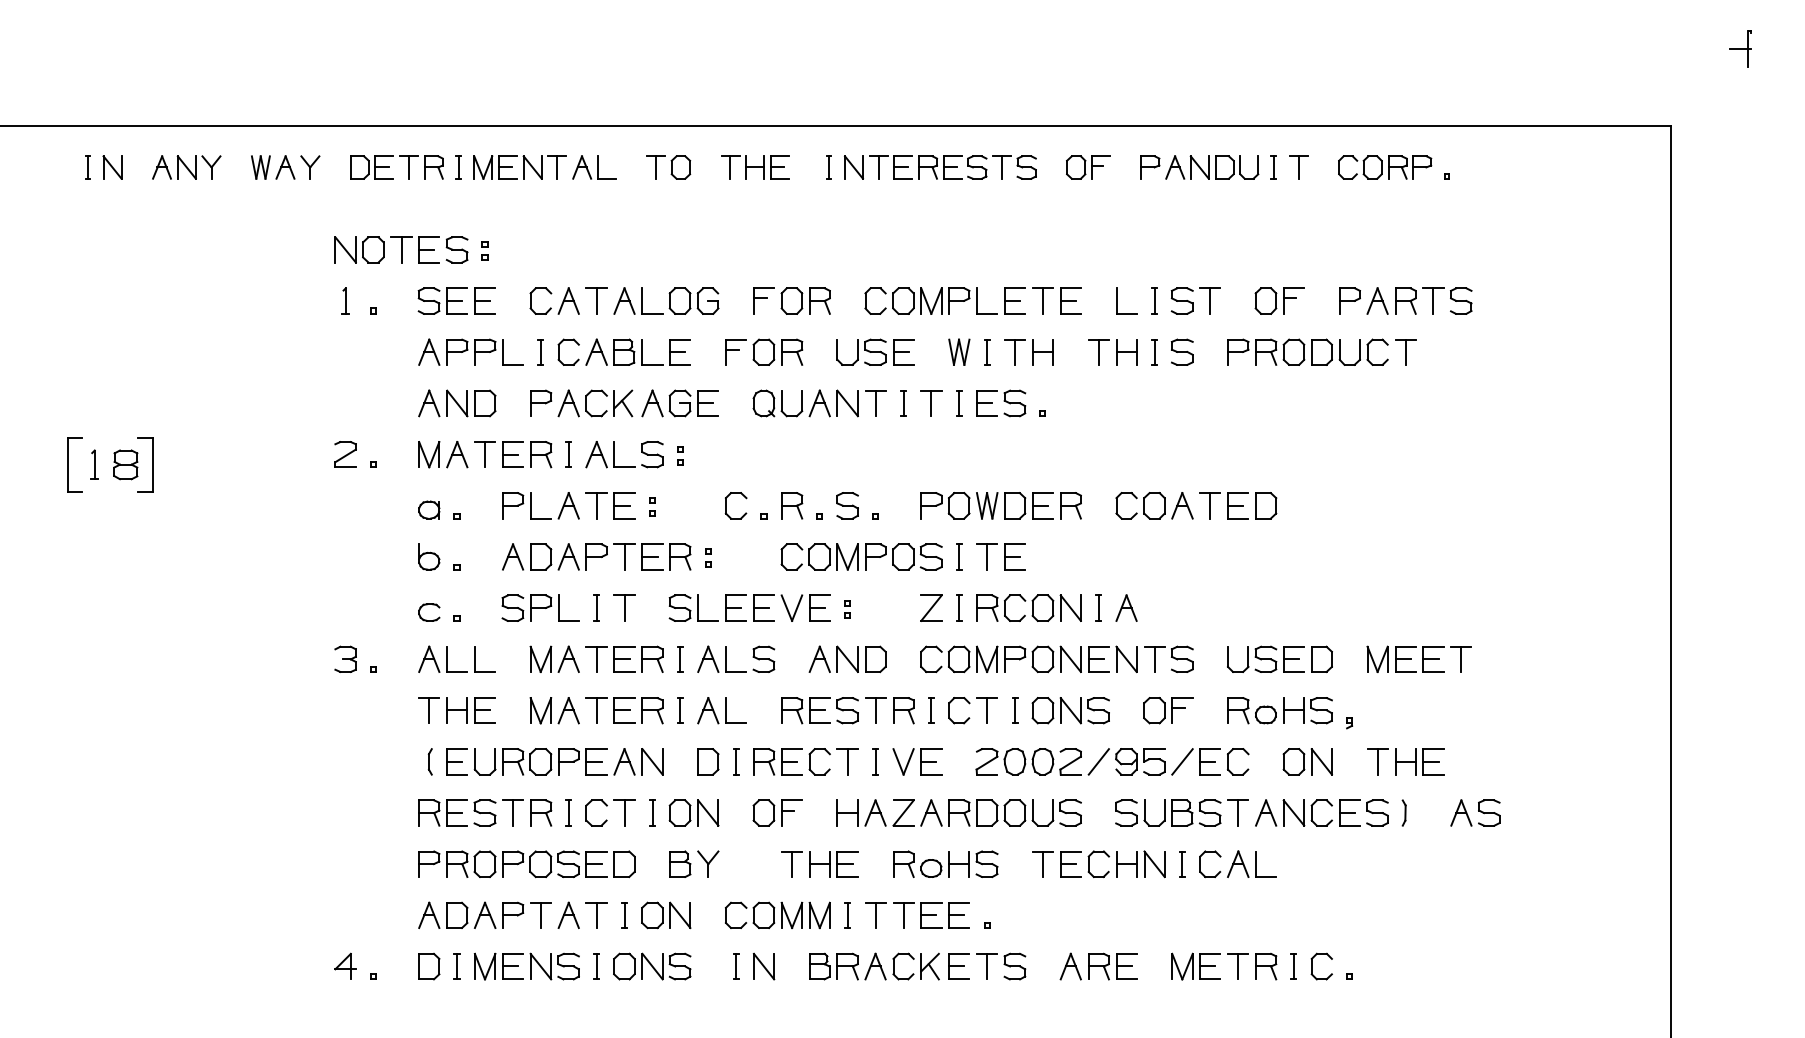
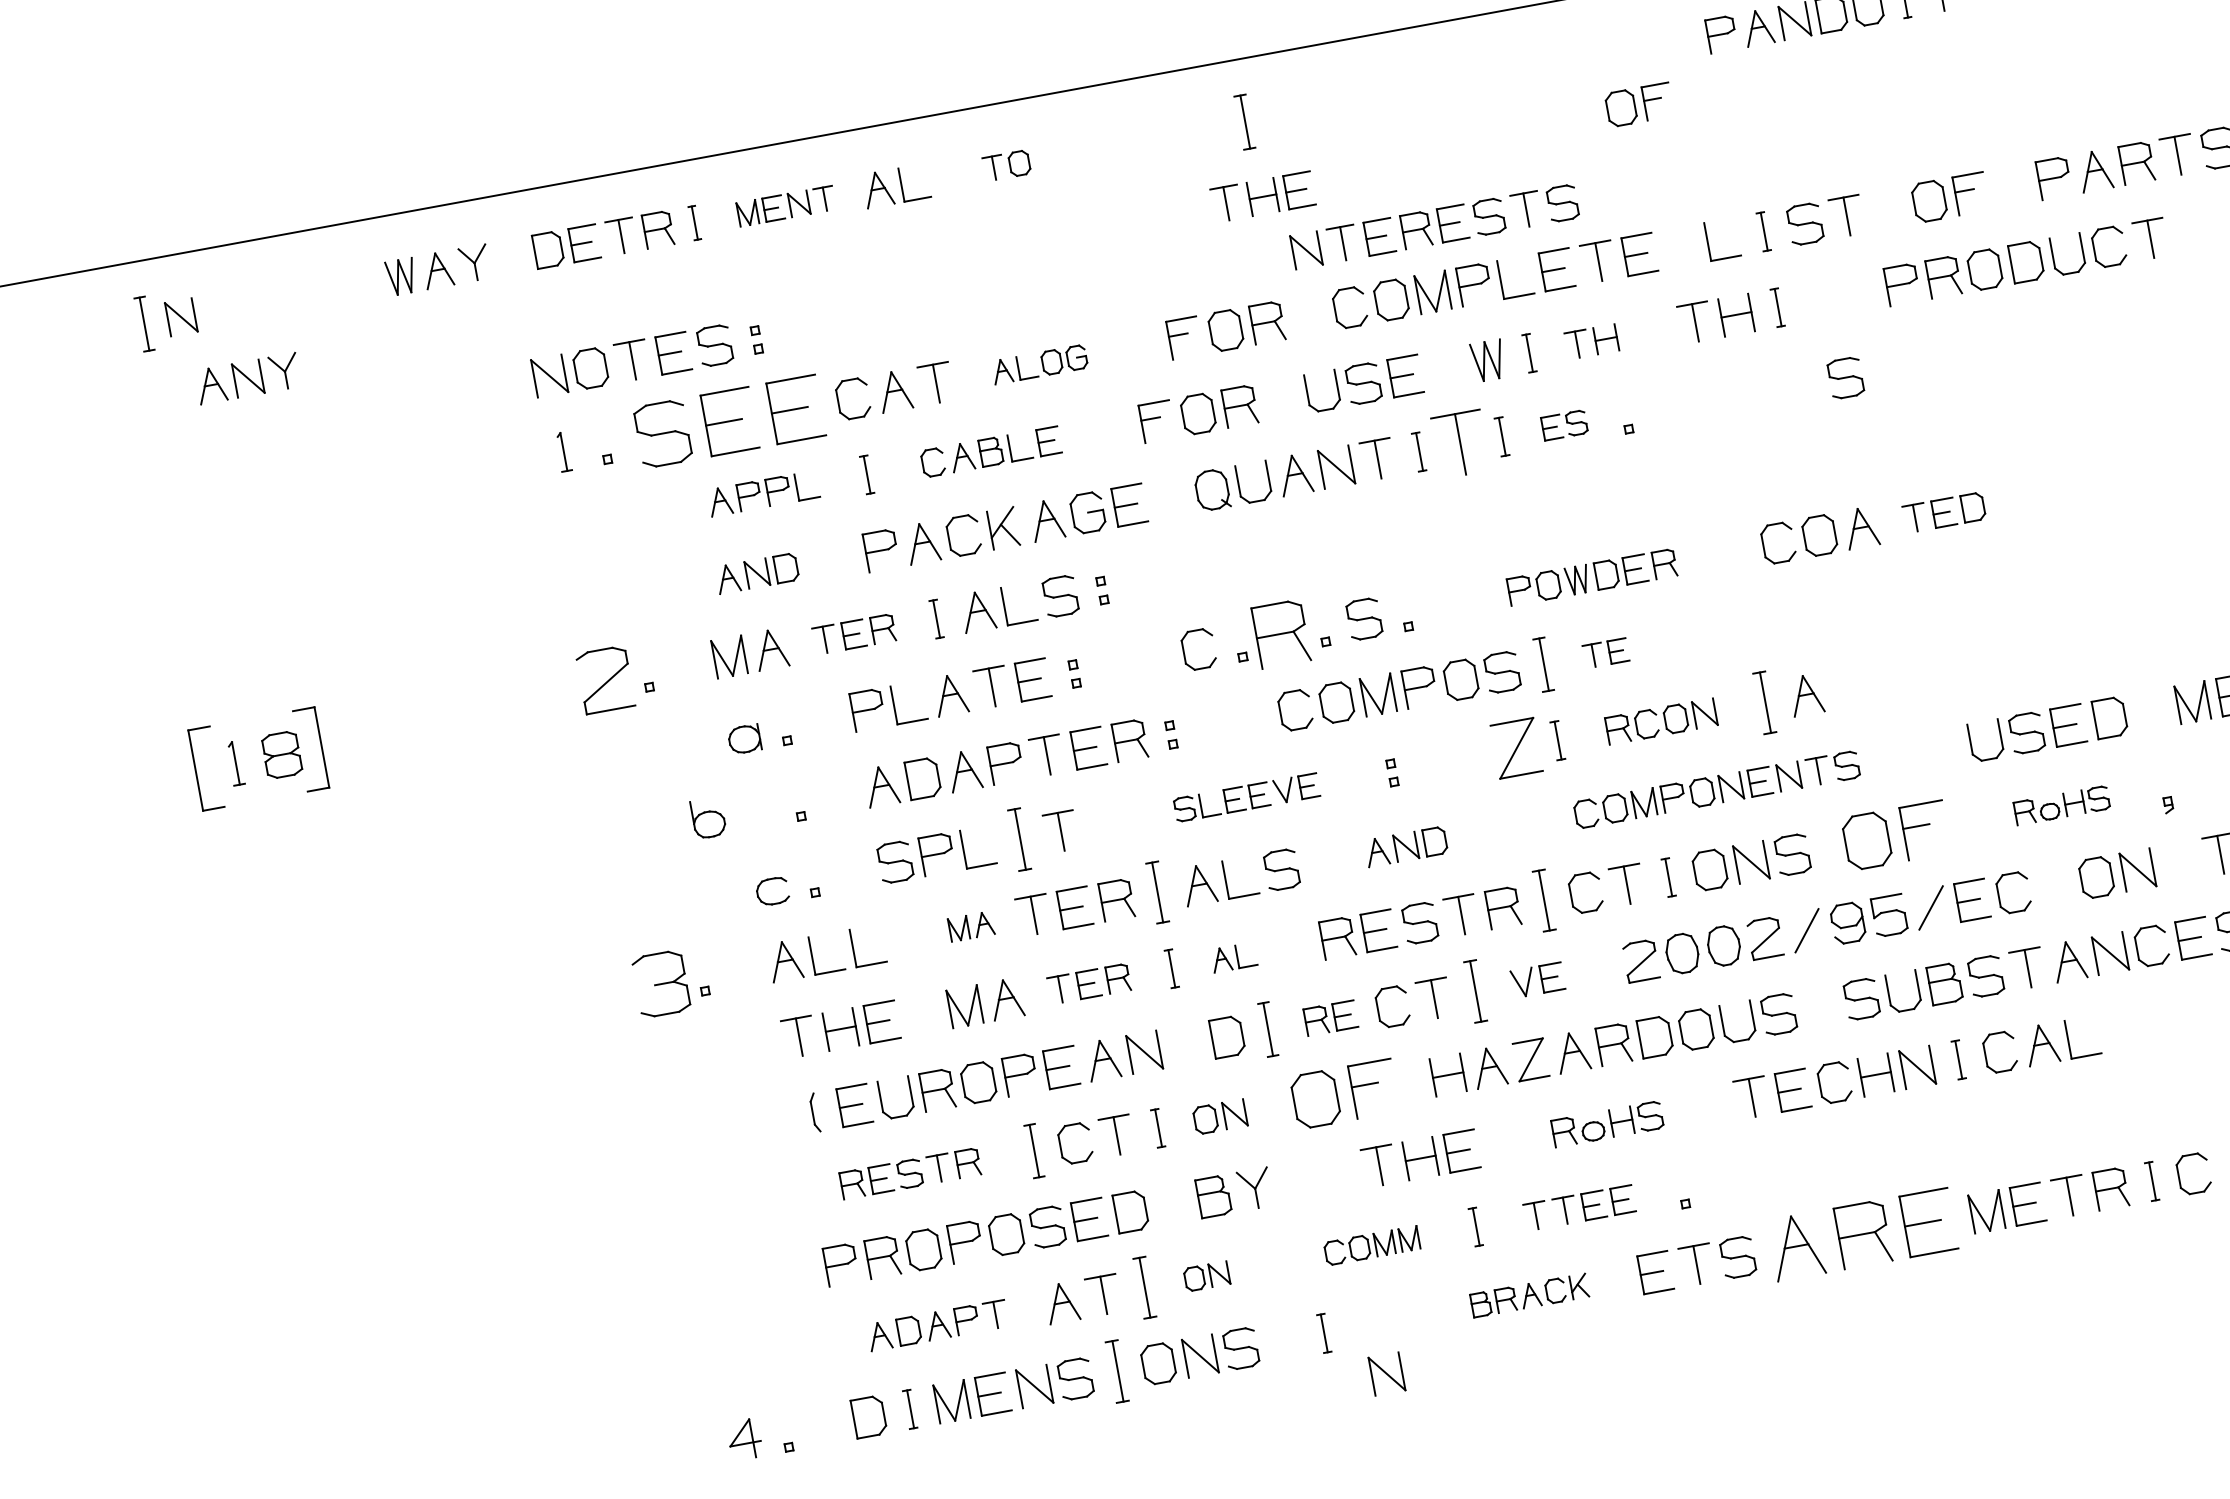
part: (87, 167) -> (144, 324), size x1.6
part: (186, 167) -> (247, 378), moved
part: (519, 167) -> (785, 206), size x0.7
part: (668, 167) -> (1006, 165), size x0.7
part: (755, 167) -> (1263, 196), moved
part: (828, 167) -> (1243, 122), size x1.6
part: (940, 167) -> (1434, 226), moved
part: (1088, 167) -> (1639, 104), moved
part: (456, 300) -> (727, 420), size x1.6
part: (666, 300) -> (1039, 363), size x0.6
part: (470, 351) -> (762, 492), size x0.7
part: (623, 351) -> (989, 451), size x0.7
part: (1181, 351) -> (1844, 377), moved
part: (1028, 352) -> (1591, 342), size x0.7
part: (457, 403) -> (757, 573), size x0.7
part: (931, 403) -> (1461, 444), size x1.6
part: (1001, 403) -> (1564, 425), size x0.6
part: (345, 454) -> (605, 679), size x1.6
part: (513, 454) -> (854, 633), size x0.7
part: (792, 505) -> (1282, 633), size x1.6
part: (1000, 505) -> (1591, 577), size x0.7
part: (1238, 505) -> (1944, 512), size x0.7
part: (429, 556) -> (708, 817), moved
part: (959, 556) -> (1544, 663), size x1.4
part: (1000, 556) -> (1605, 652), size x0.6
part: (596, 607) -> (1019, 838), size x1.6
part: (749, 607) -> (1246, 796), size x0.6
part: (931, 607) -> (1516, 747), size x1.4
part: (1028, 607) -> (1660, 720), size x0.7
part: (1098, 607) -> (1764, 701), size x1.6
part: (345, 658) -> (660, 982), size x1.6
part: (554, 658) -> (970, 925), size x0.6
part: (847, 658) -> (1405, 845), size x0.7
part: (1056, 658) -> (1715, 788), size x0.7
part: (680, 659) -> (1158, 892), size x1.6
part: (624, 710) -> (1089, 983), size x0.7
part: (721, 710) -> (1232, 957), size x0.6
part: (931, 710) -> (1544, 900), size x1.6
part: (1168, 710) -> (1896, 835), size x1.4
part: (1279, 710) -> (2061, 805), size x0.6
part: (736, 761) -> (1269, 1028), size x1.4
part: (777, 761) -> (1329, 1017), size x0.7
part: (875, 761) -> (1475, 991), size x1.6
part: (917, 761) -> (1537, 979), size x0.7
part: (485, 812) -> (910, 1172), size x0.7
part: (568, 812) -> (1033, 1150), size x1.4
part: (693, 812) -> (1219, 1116), size x0.7
part: (777, 812) -> (1343, 1093), size x1.4
part: (945, 863) -> (1607, 1123), size x0.7
part: (484, 914) -> (936, 1324), size x0.7
part: (777, 914) -> (1371, 1244), size x0.6
part: (624, 915) -> (1144, 1287), size x1.6
part: (666, 915) -> (1207, 1276), size x0.6
part: (917, 915) -> (1579, 1208), size x0.7
part: (596, 966) -> (1117, 1371), size x1.6
part: (763, 966) -> (1386, 1374), moved
part: (874, 966) -> (1529, 1295), size x0.6
part: (1098, 966) -> (1862, 1234), size x1.6

